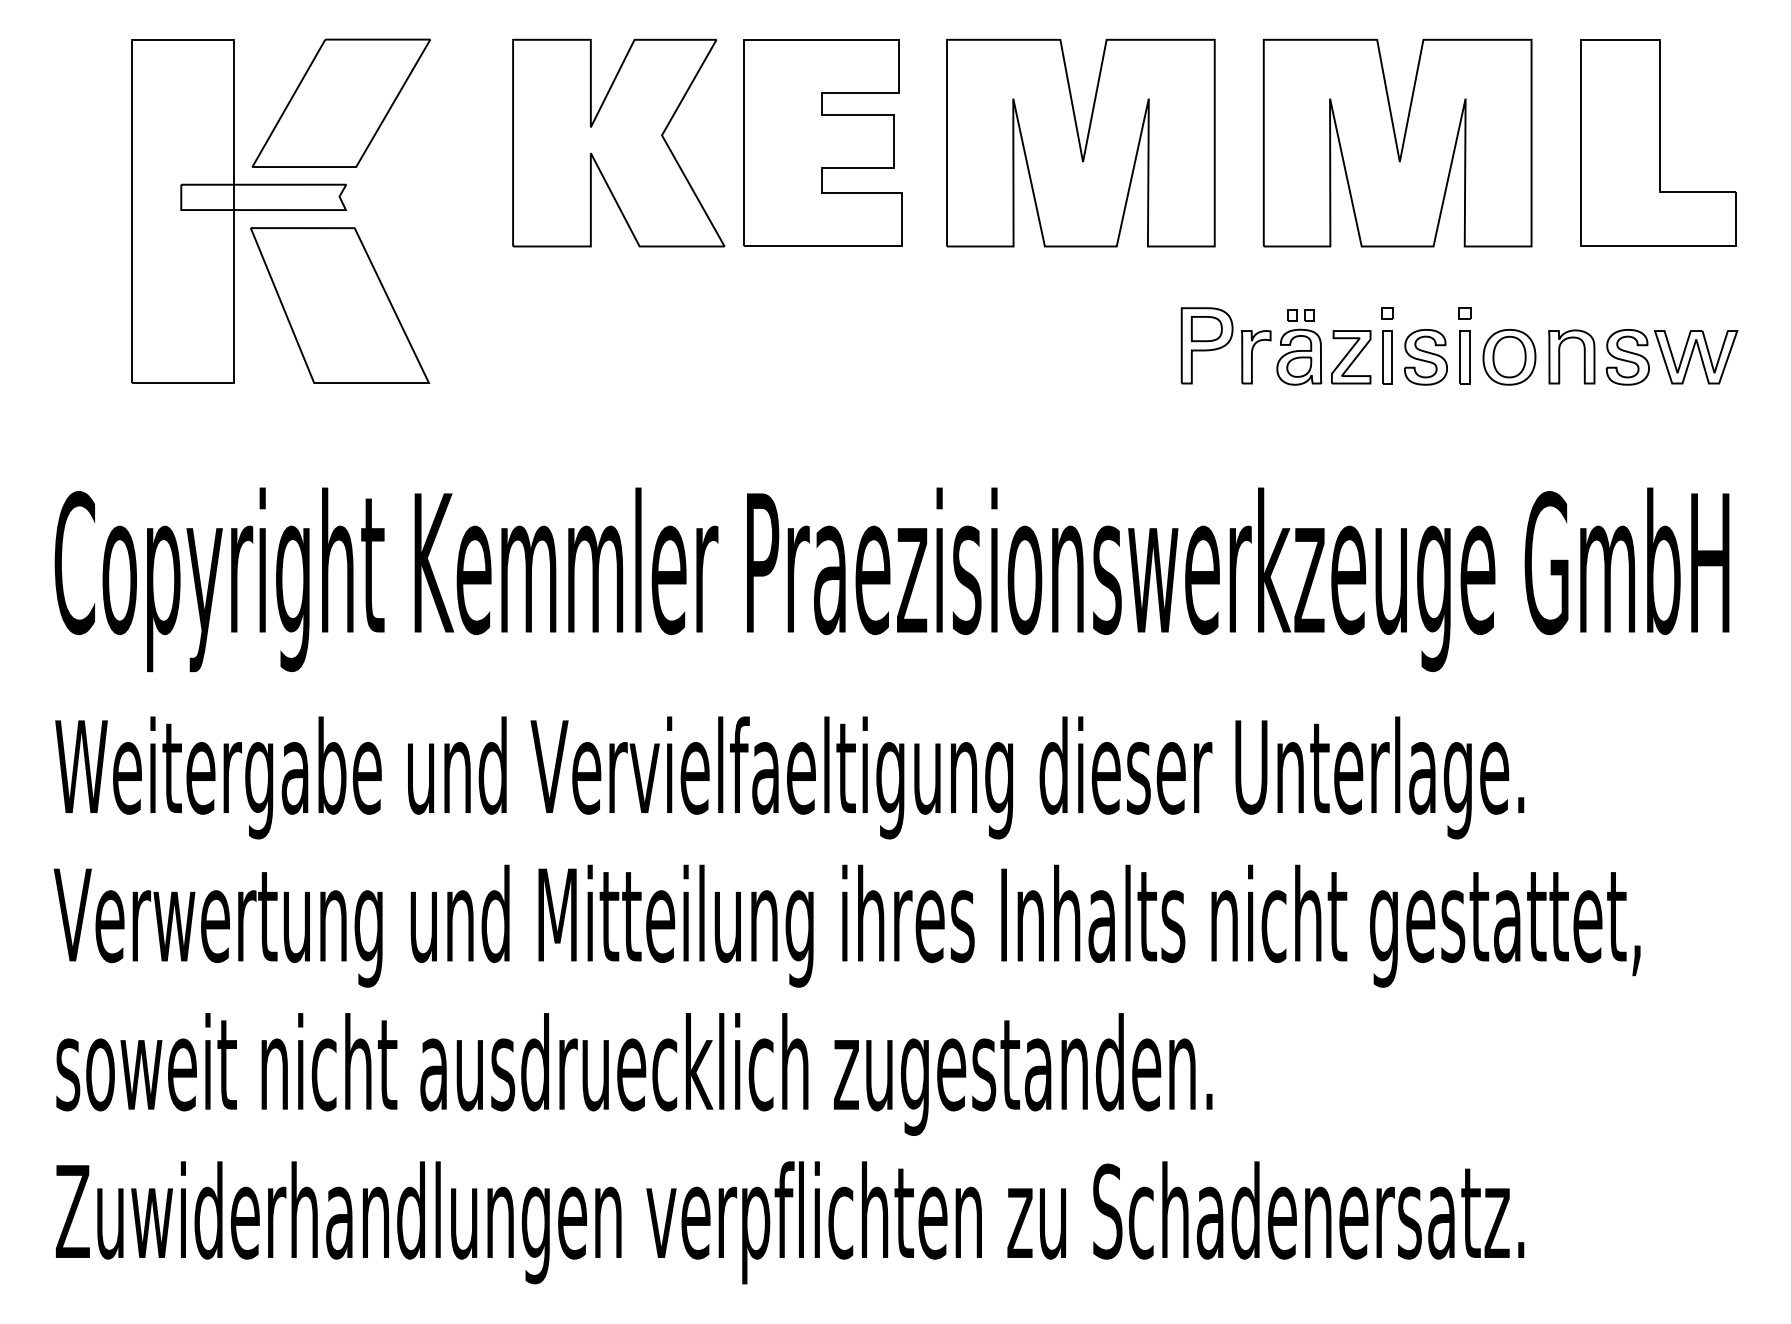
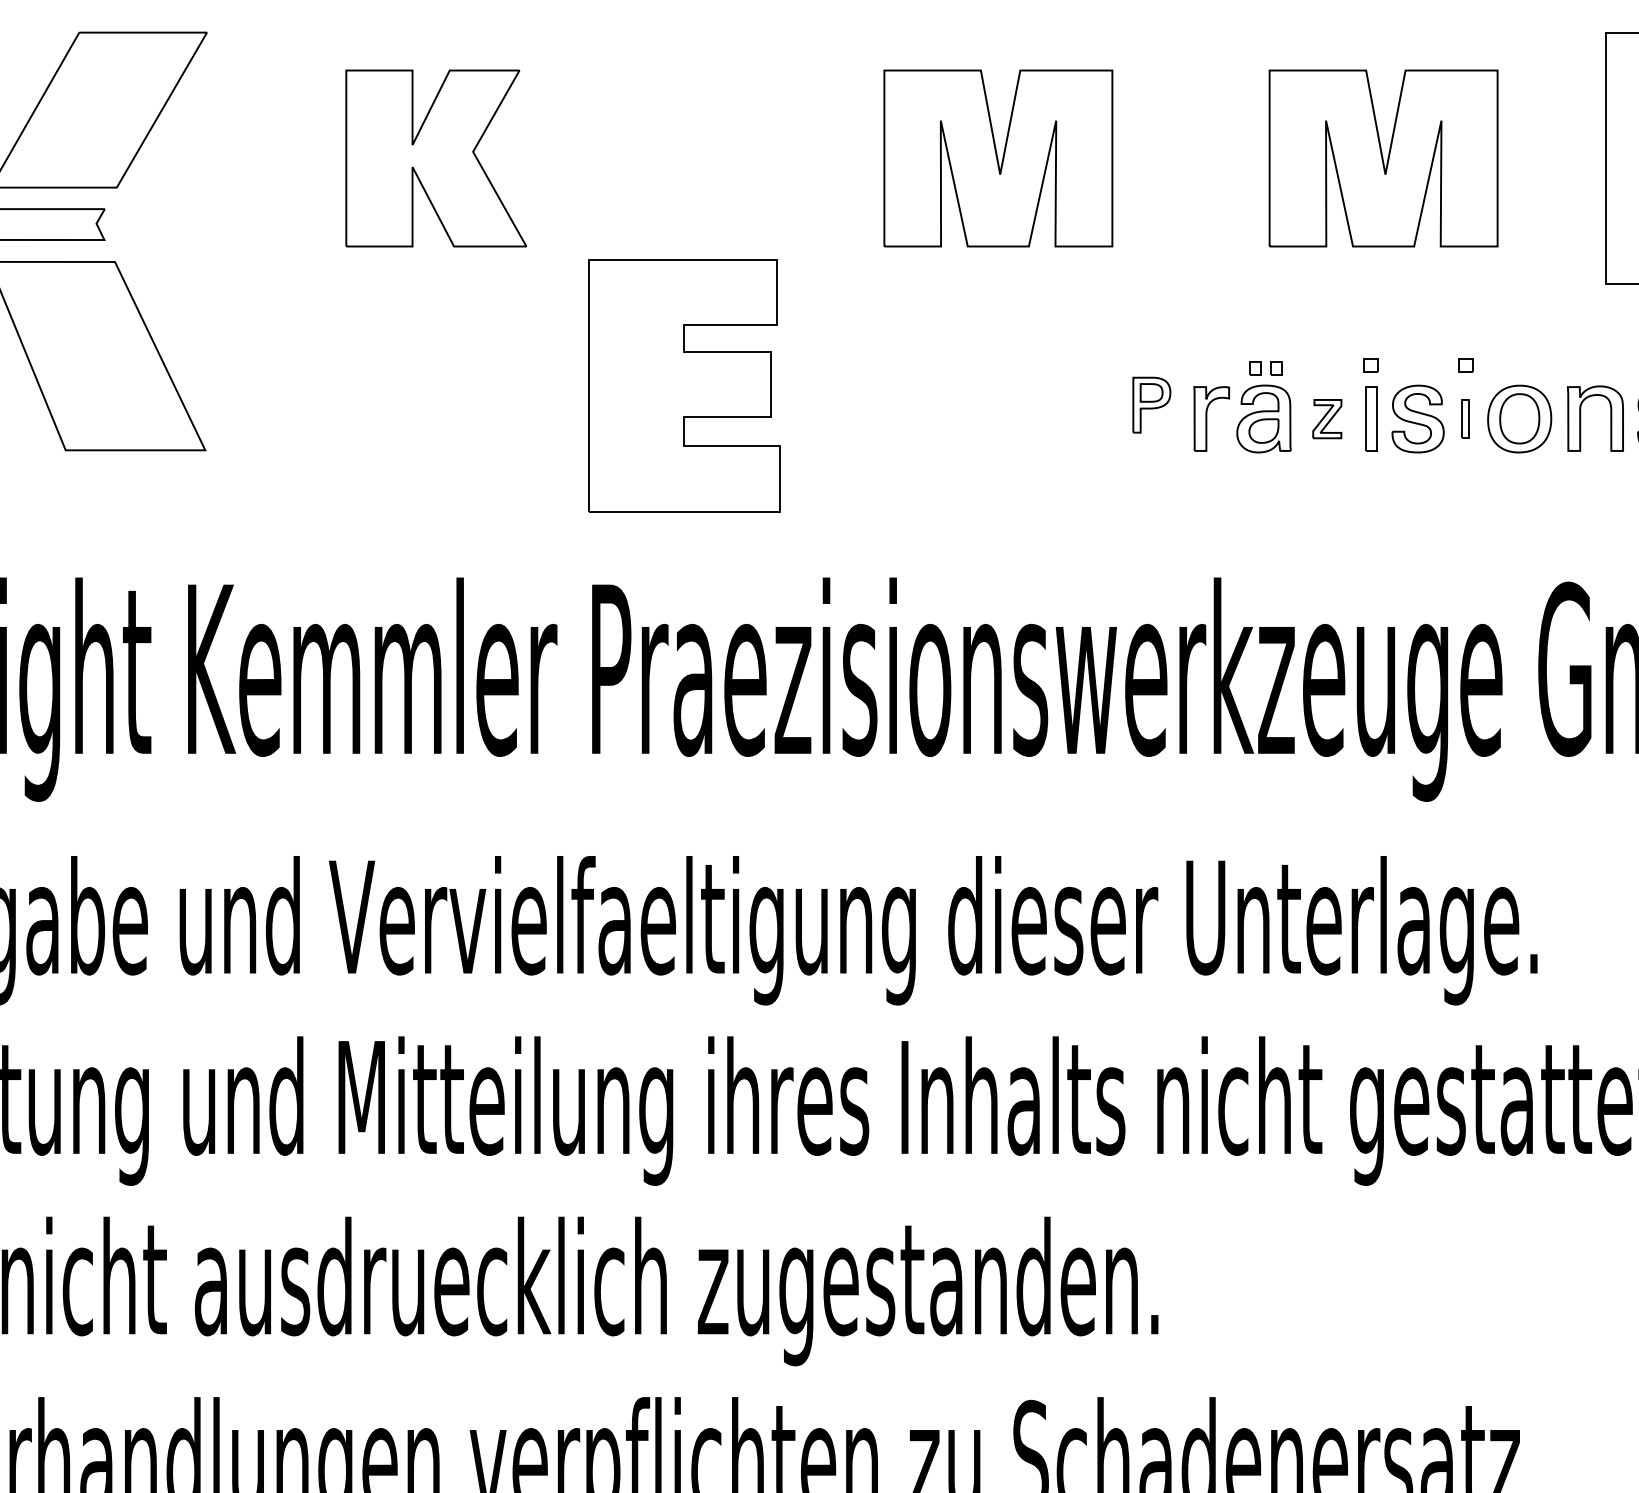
part: (618, 142) -> (435, 157), size x0.7
part: (822, 142) -> (684, 385), moved
part: (1080, 142) -> (997, 157), size x0.7
part: (1397, 142) -> (1383, 157), size x0.7
part: (1206, 345) -> (1151, 404), size x0.6
part: (1351, 357) -> (1327, 419), size x0.6
part: (1464, 357) -> (1464, 419), size x0.6

